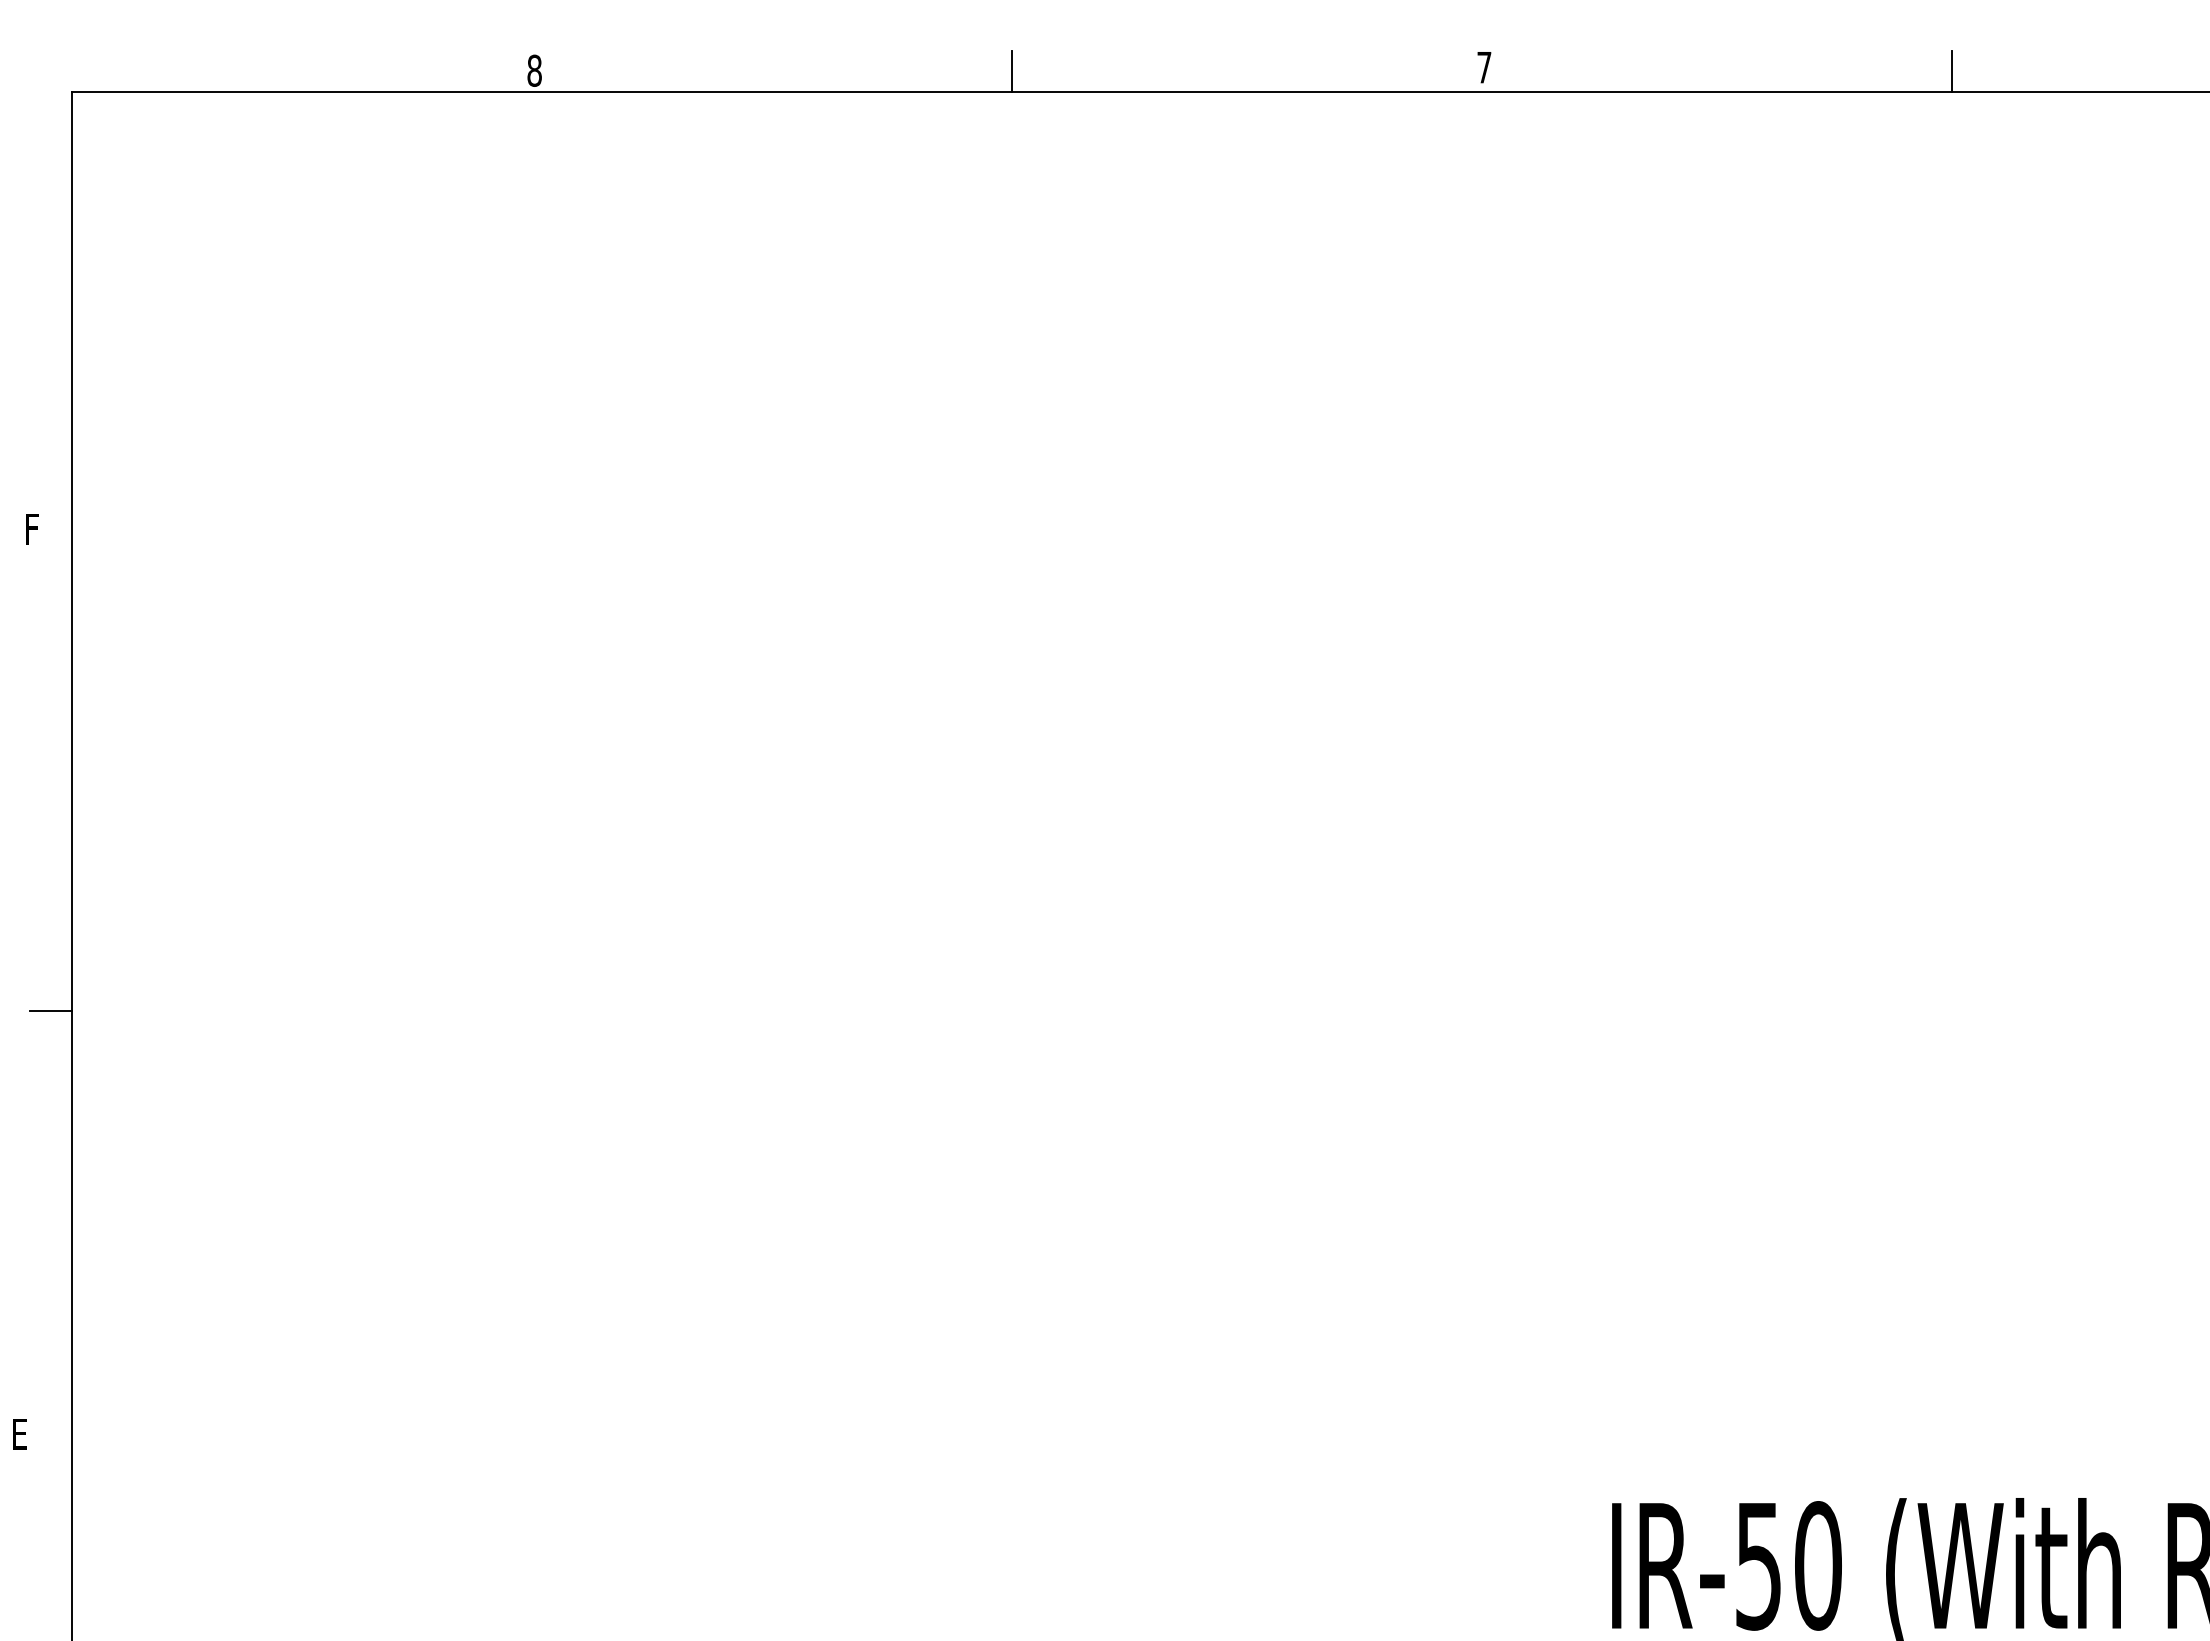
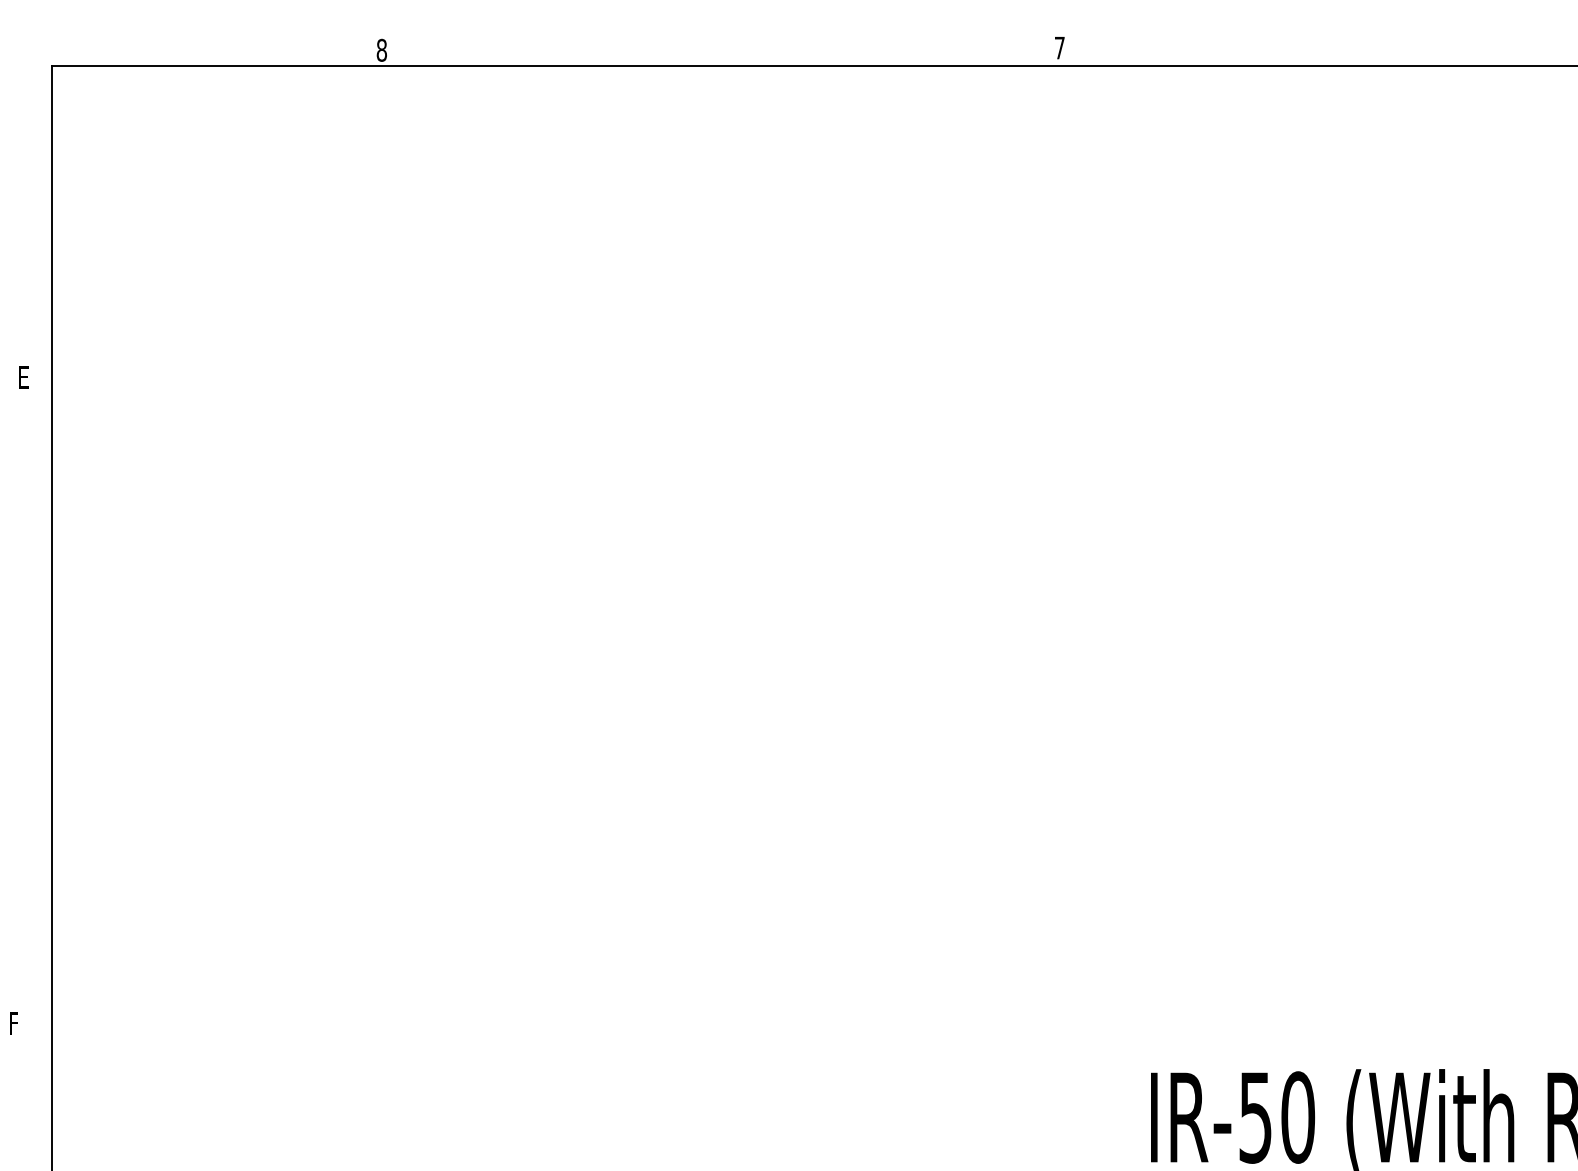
line: (1011, 71) -> (722, 50), removed
line: (1951, 71) -> (1393, 50), removed
text: (34, 529) -> (24, 377), F -> E
line: (51, 1011) -> (37, 721), removed
text: (21, 1434) -> (15, 1023), E -> F

